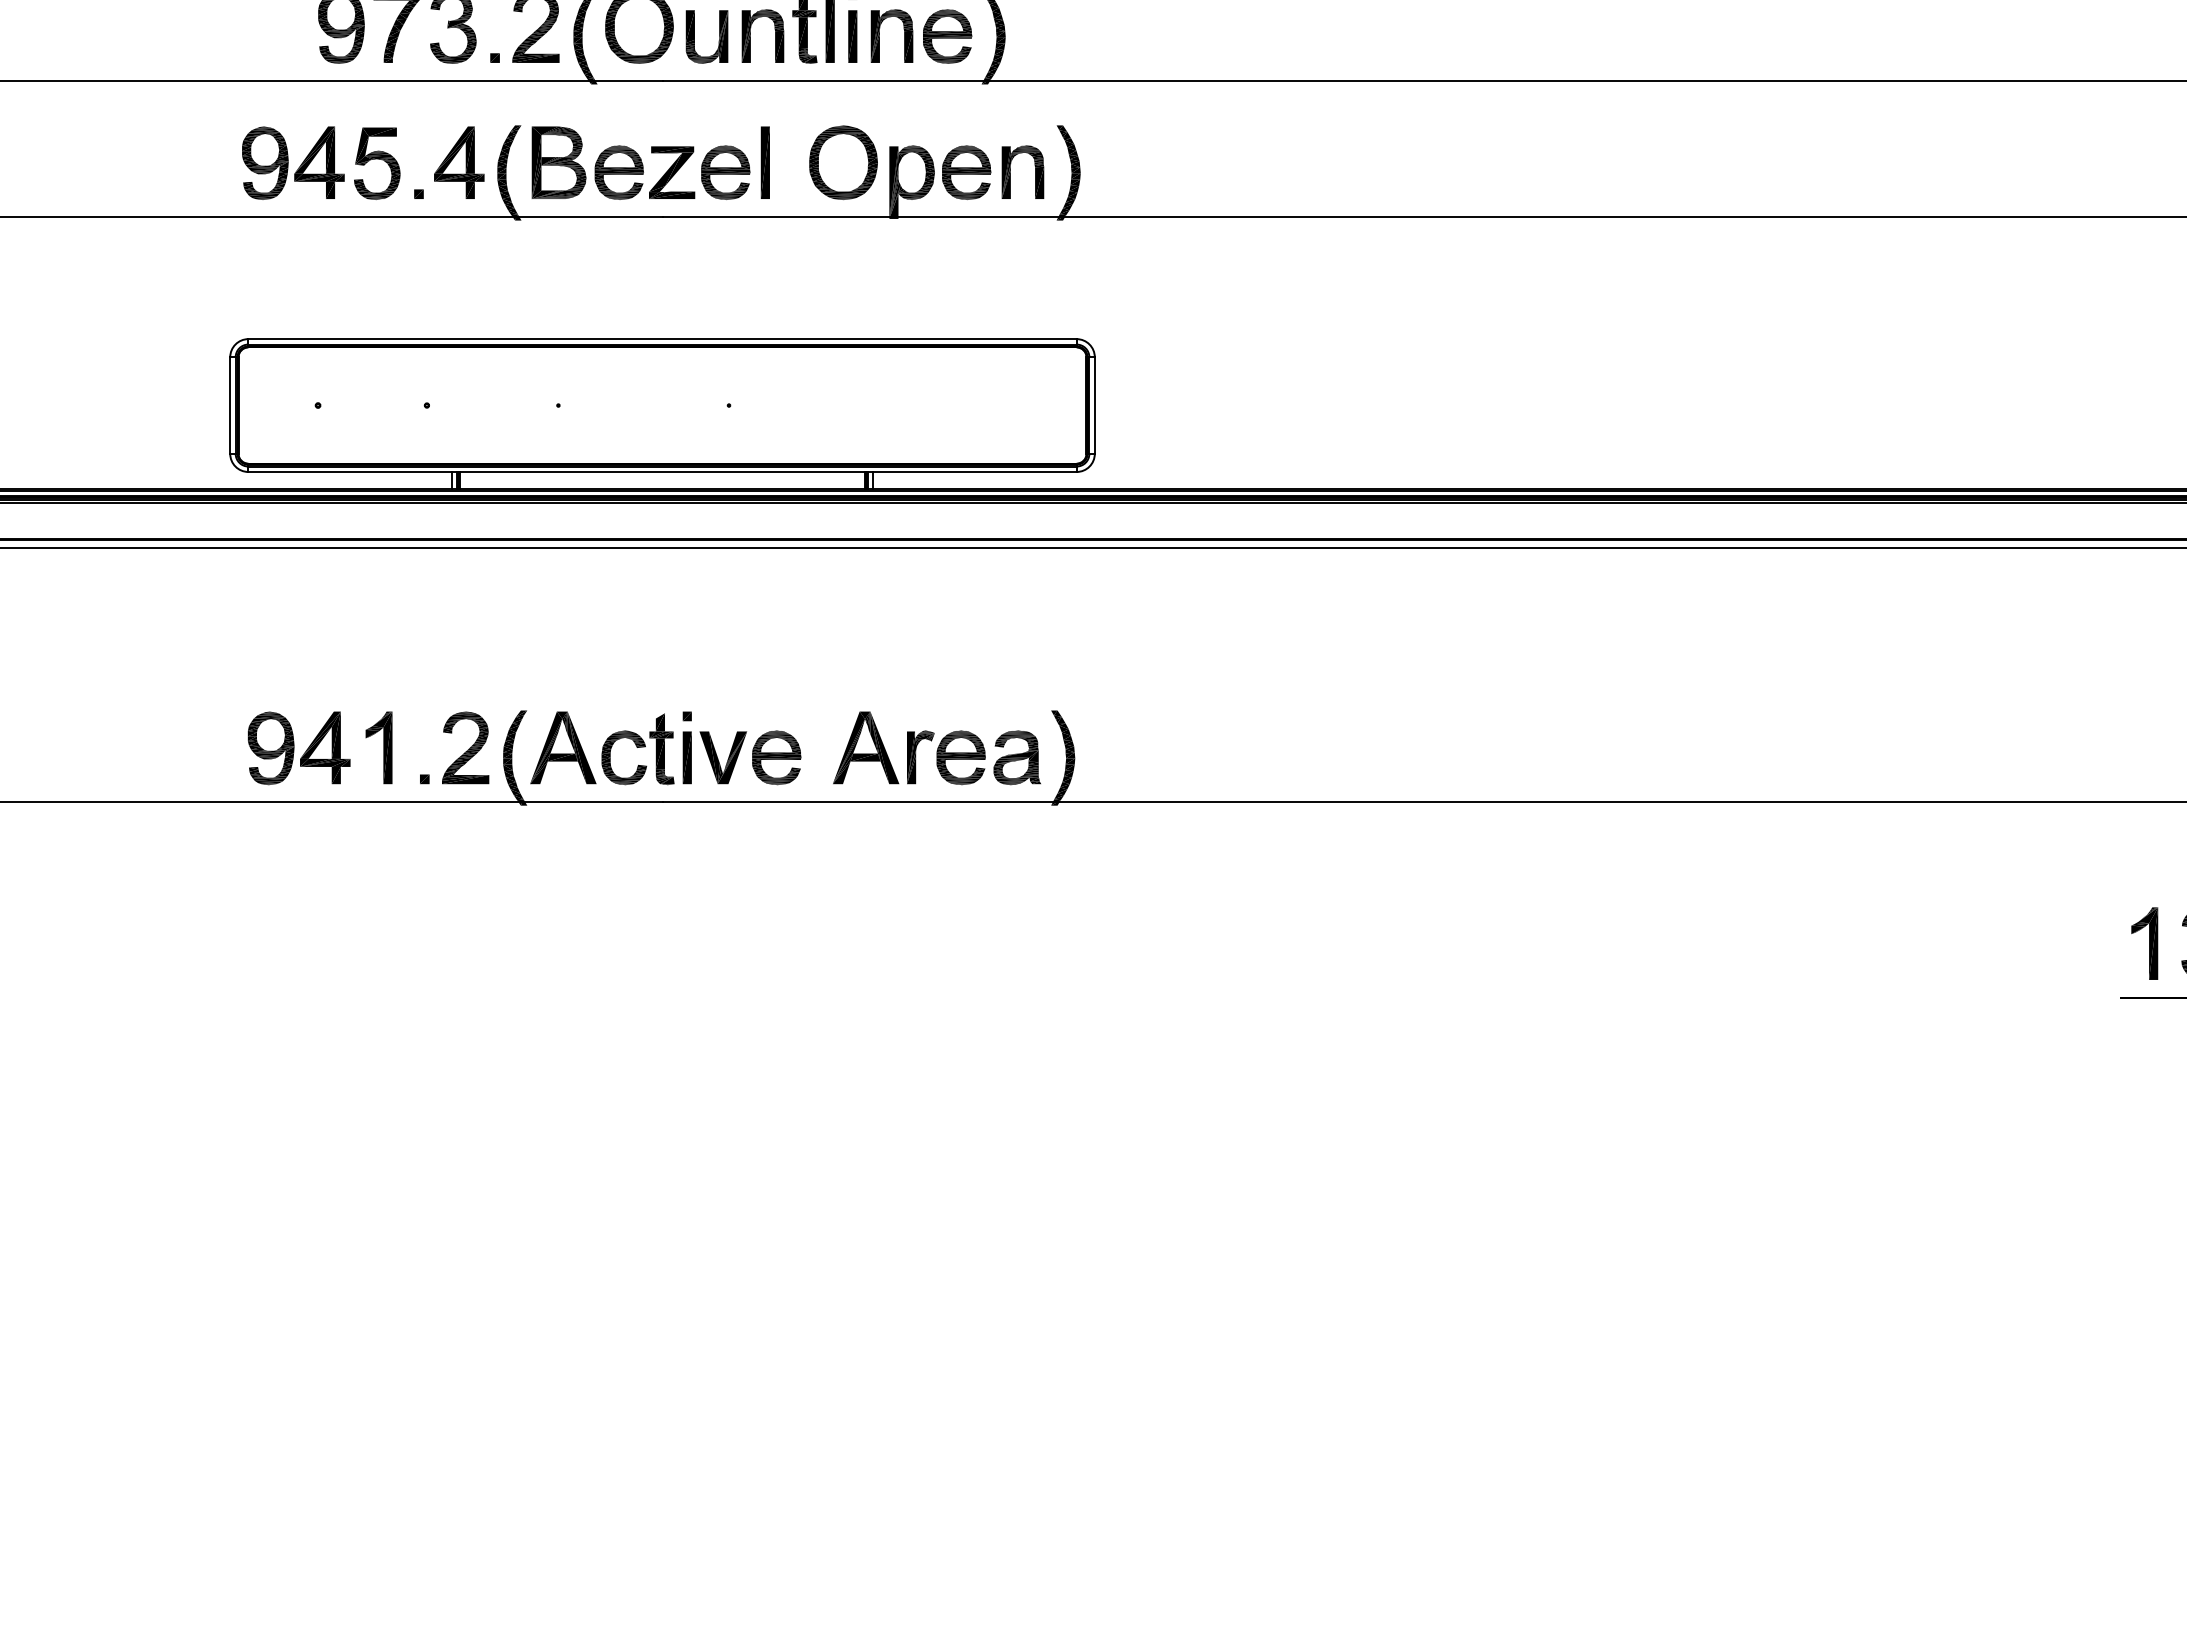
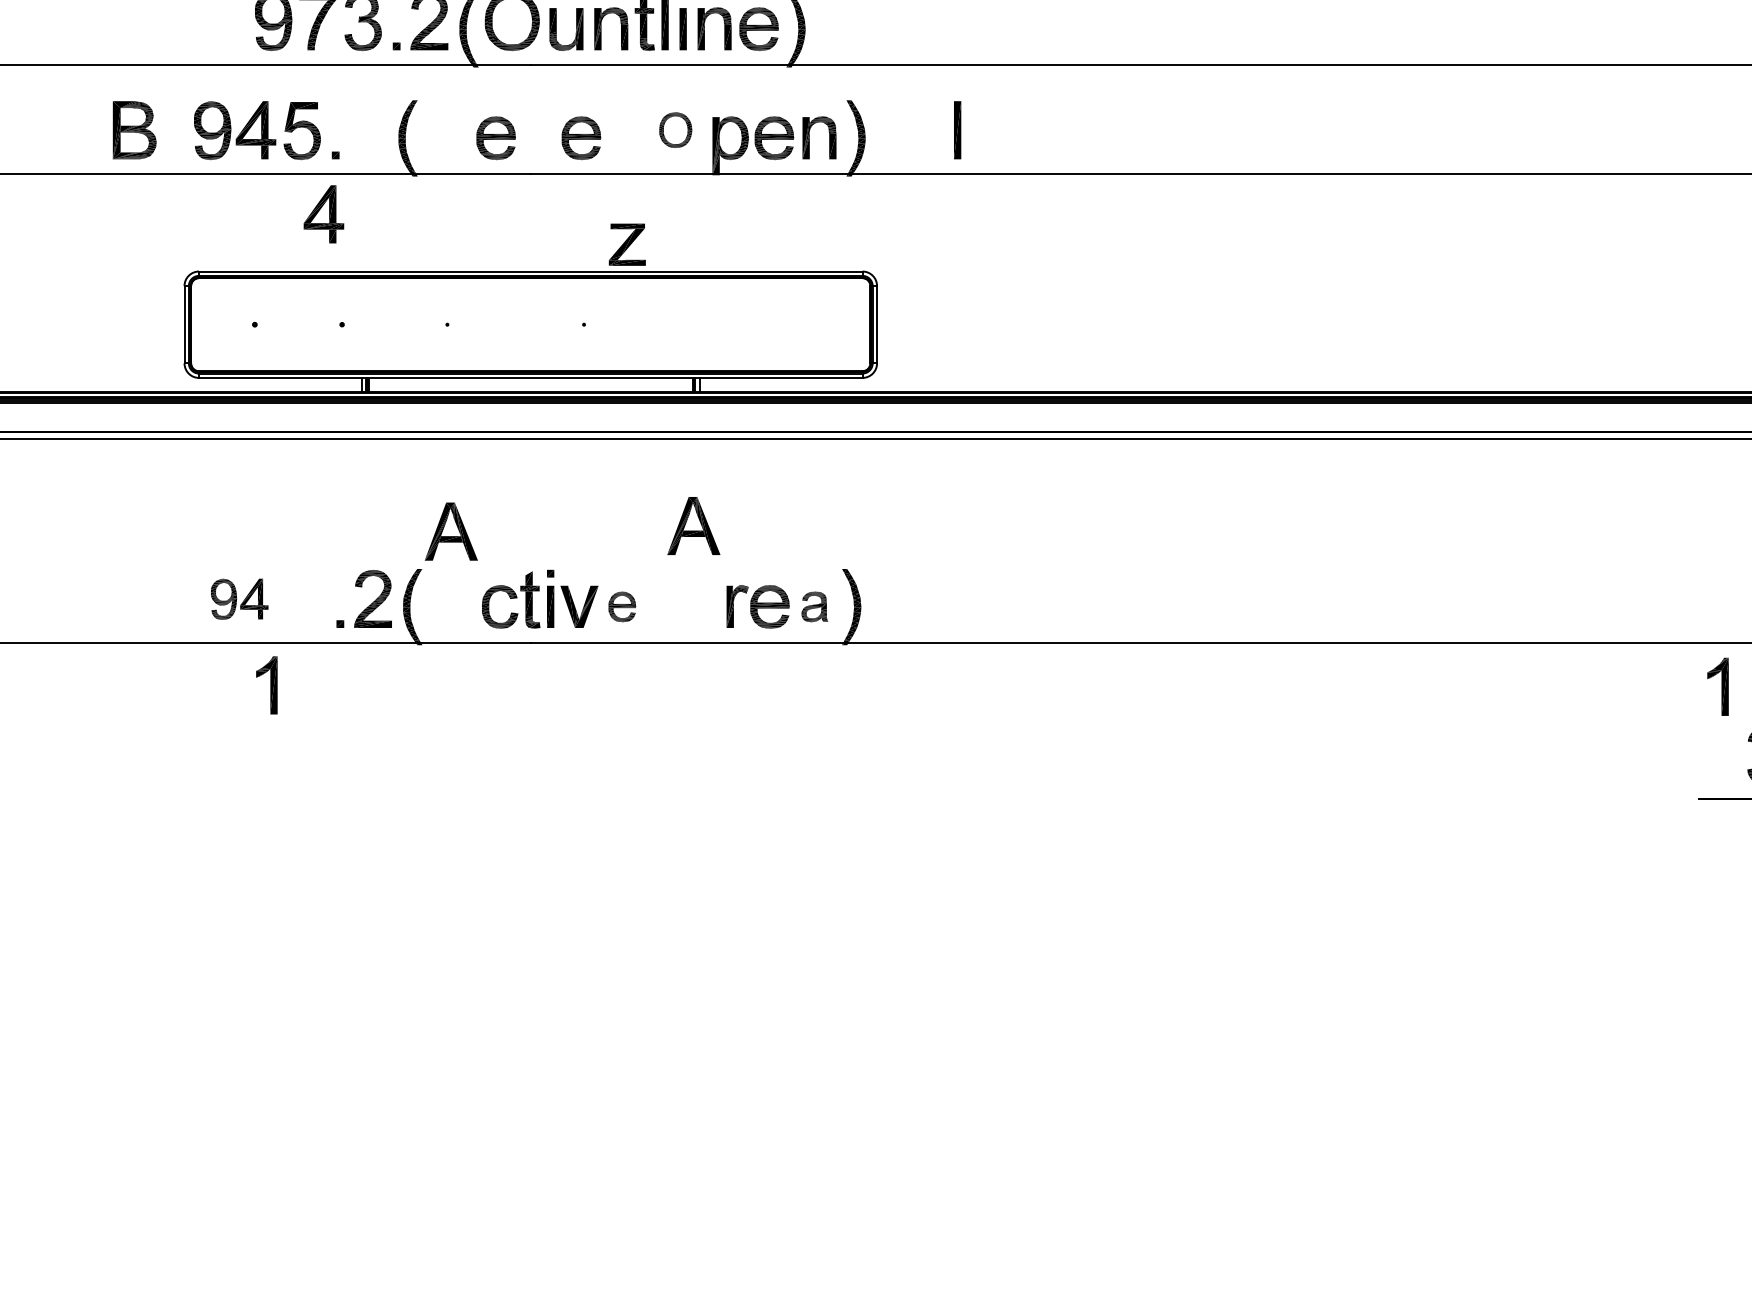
part: (459, 162) -> (324, 214), moved
part: (558, 162) -> (134, 130), moved
part: (764, 162) -> (956, 130), moved
part: (843, 162) -> (675, 130), size x0.6
part: (672, 172) -> (627, 244), moved
part: (378, 747) -> (266, 685), moved
part: (563, 747) -> (451, 531), moved
part: (866, 747) -> (694, 525), moved
part: (298, 748) -> (239, 599), size x0.7
part: (776, 757) -> (622, 606), size x0.7
part: (1016, 757) -> (814, 606), size x0.7
part: (2144, 943) -> (1717, 686), moved

